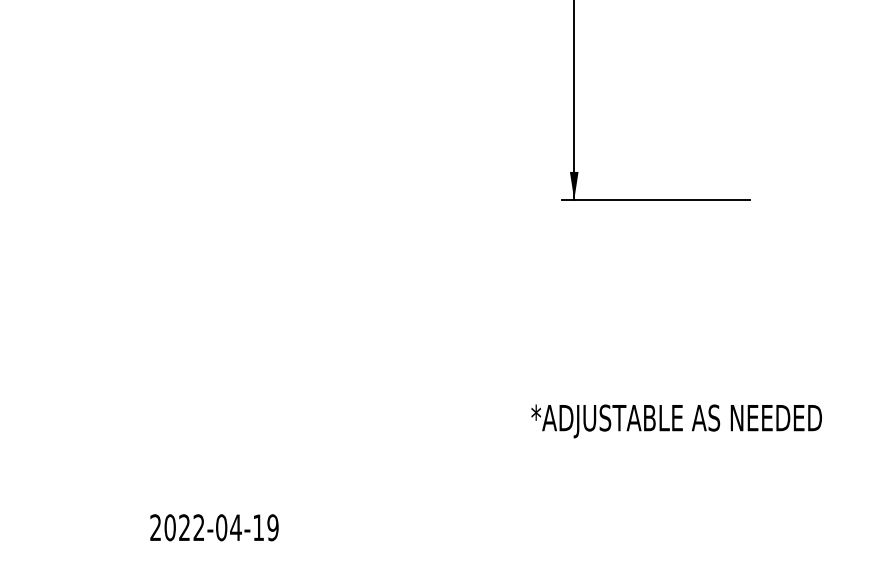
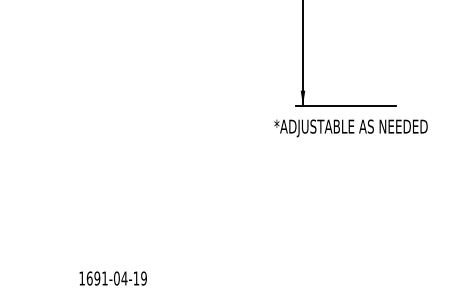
text: (675, 421) -> (350, 128), moved
text: (177, 527) -> (93, 278), 2022-04-19 -> 1691-04-19

